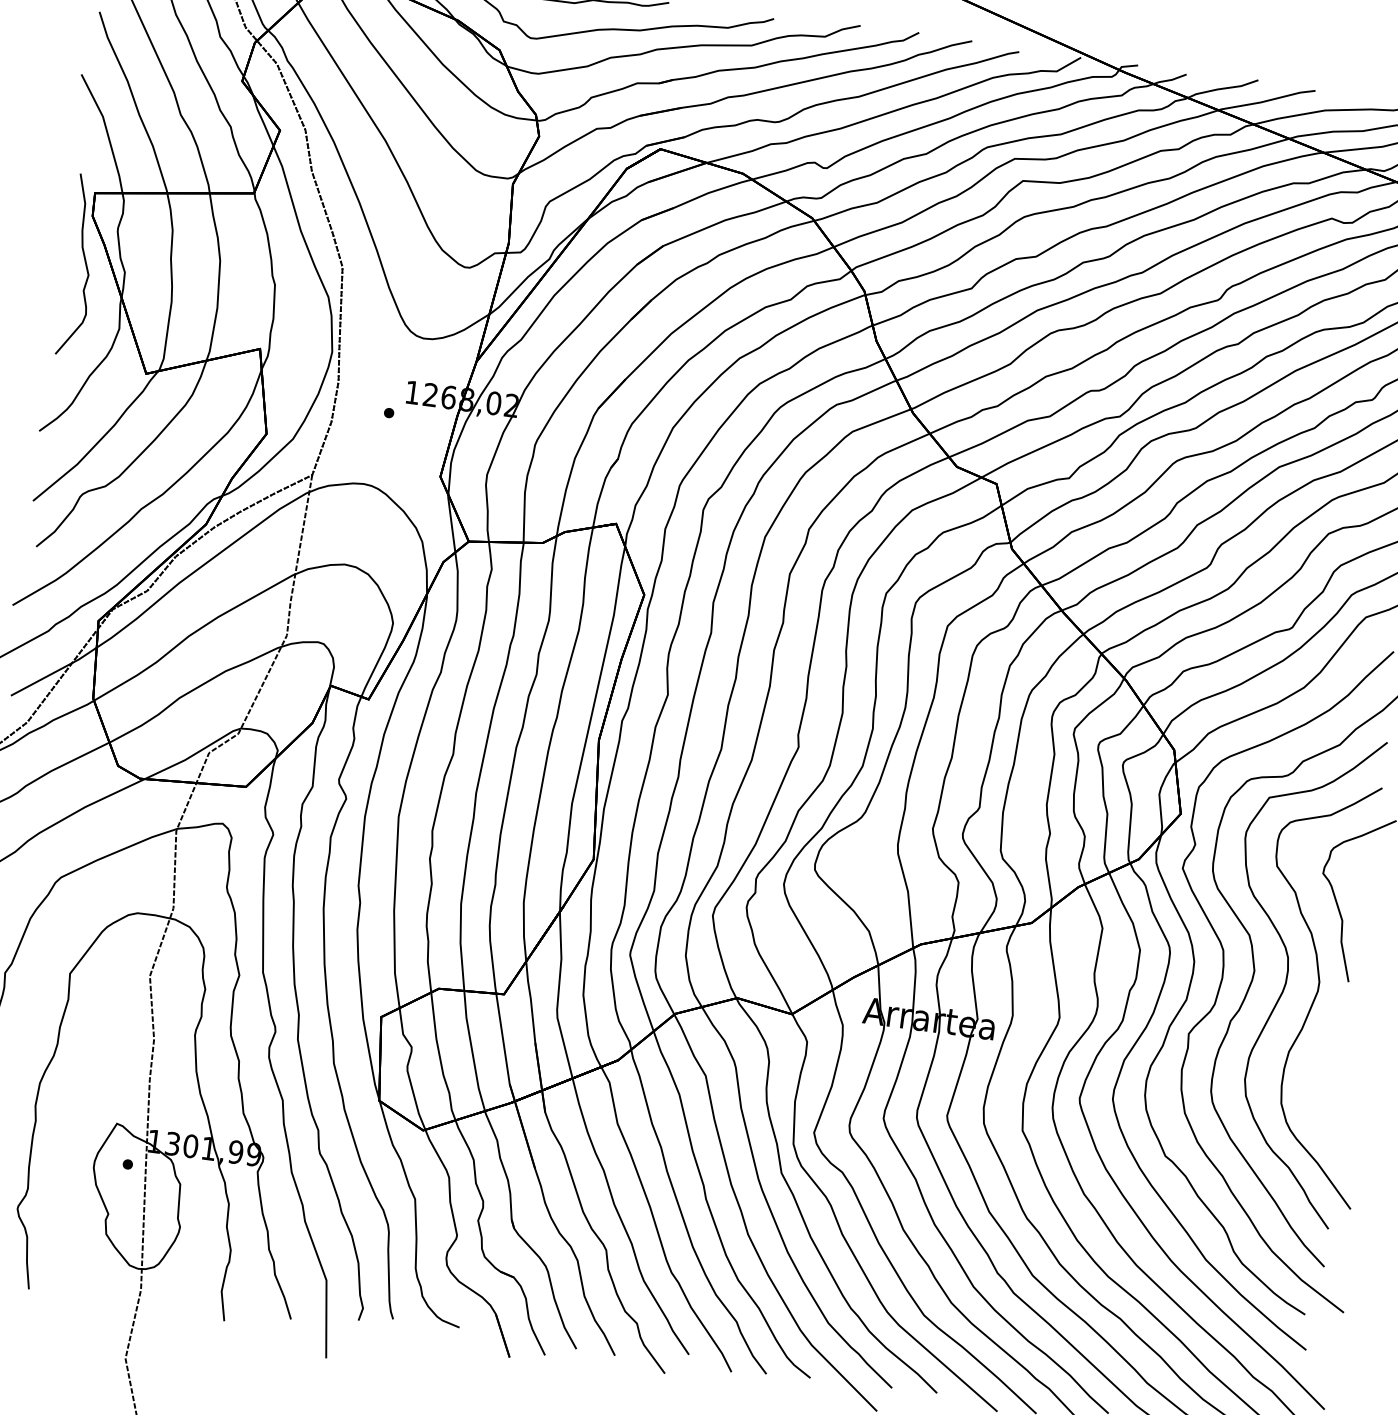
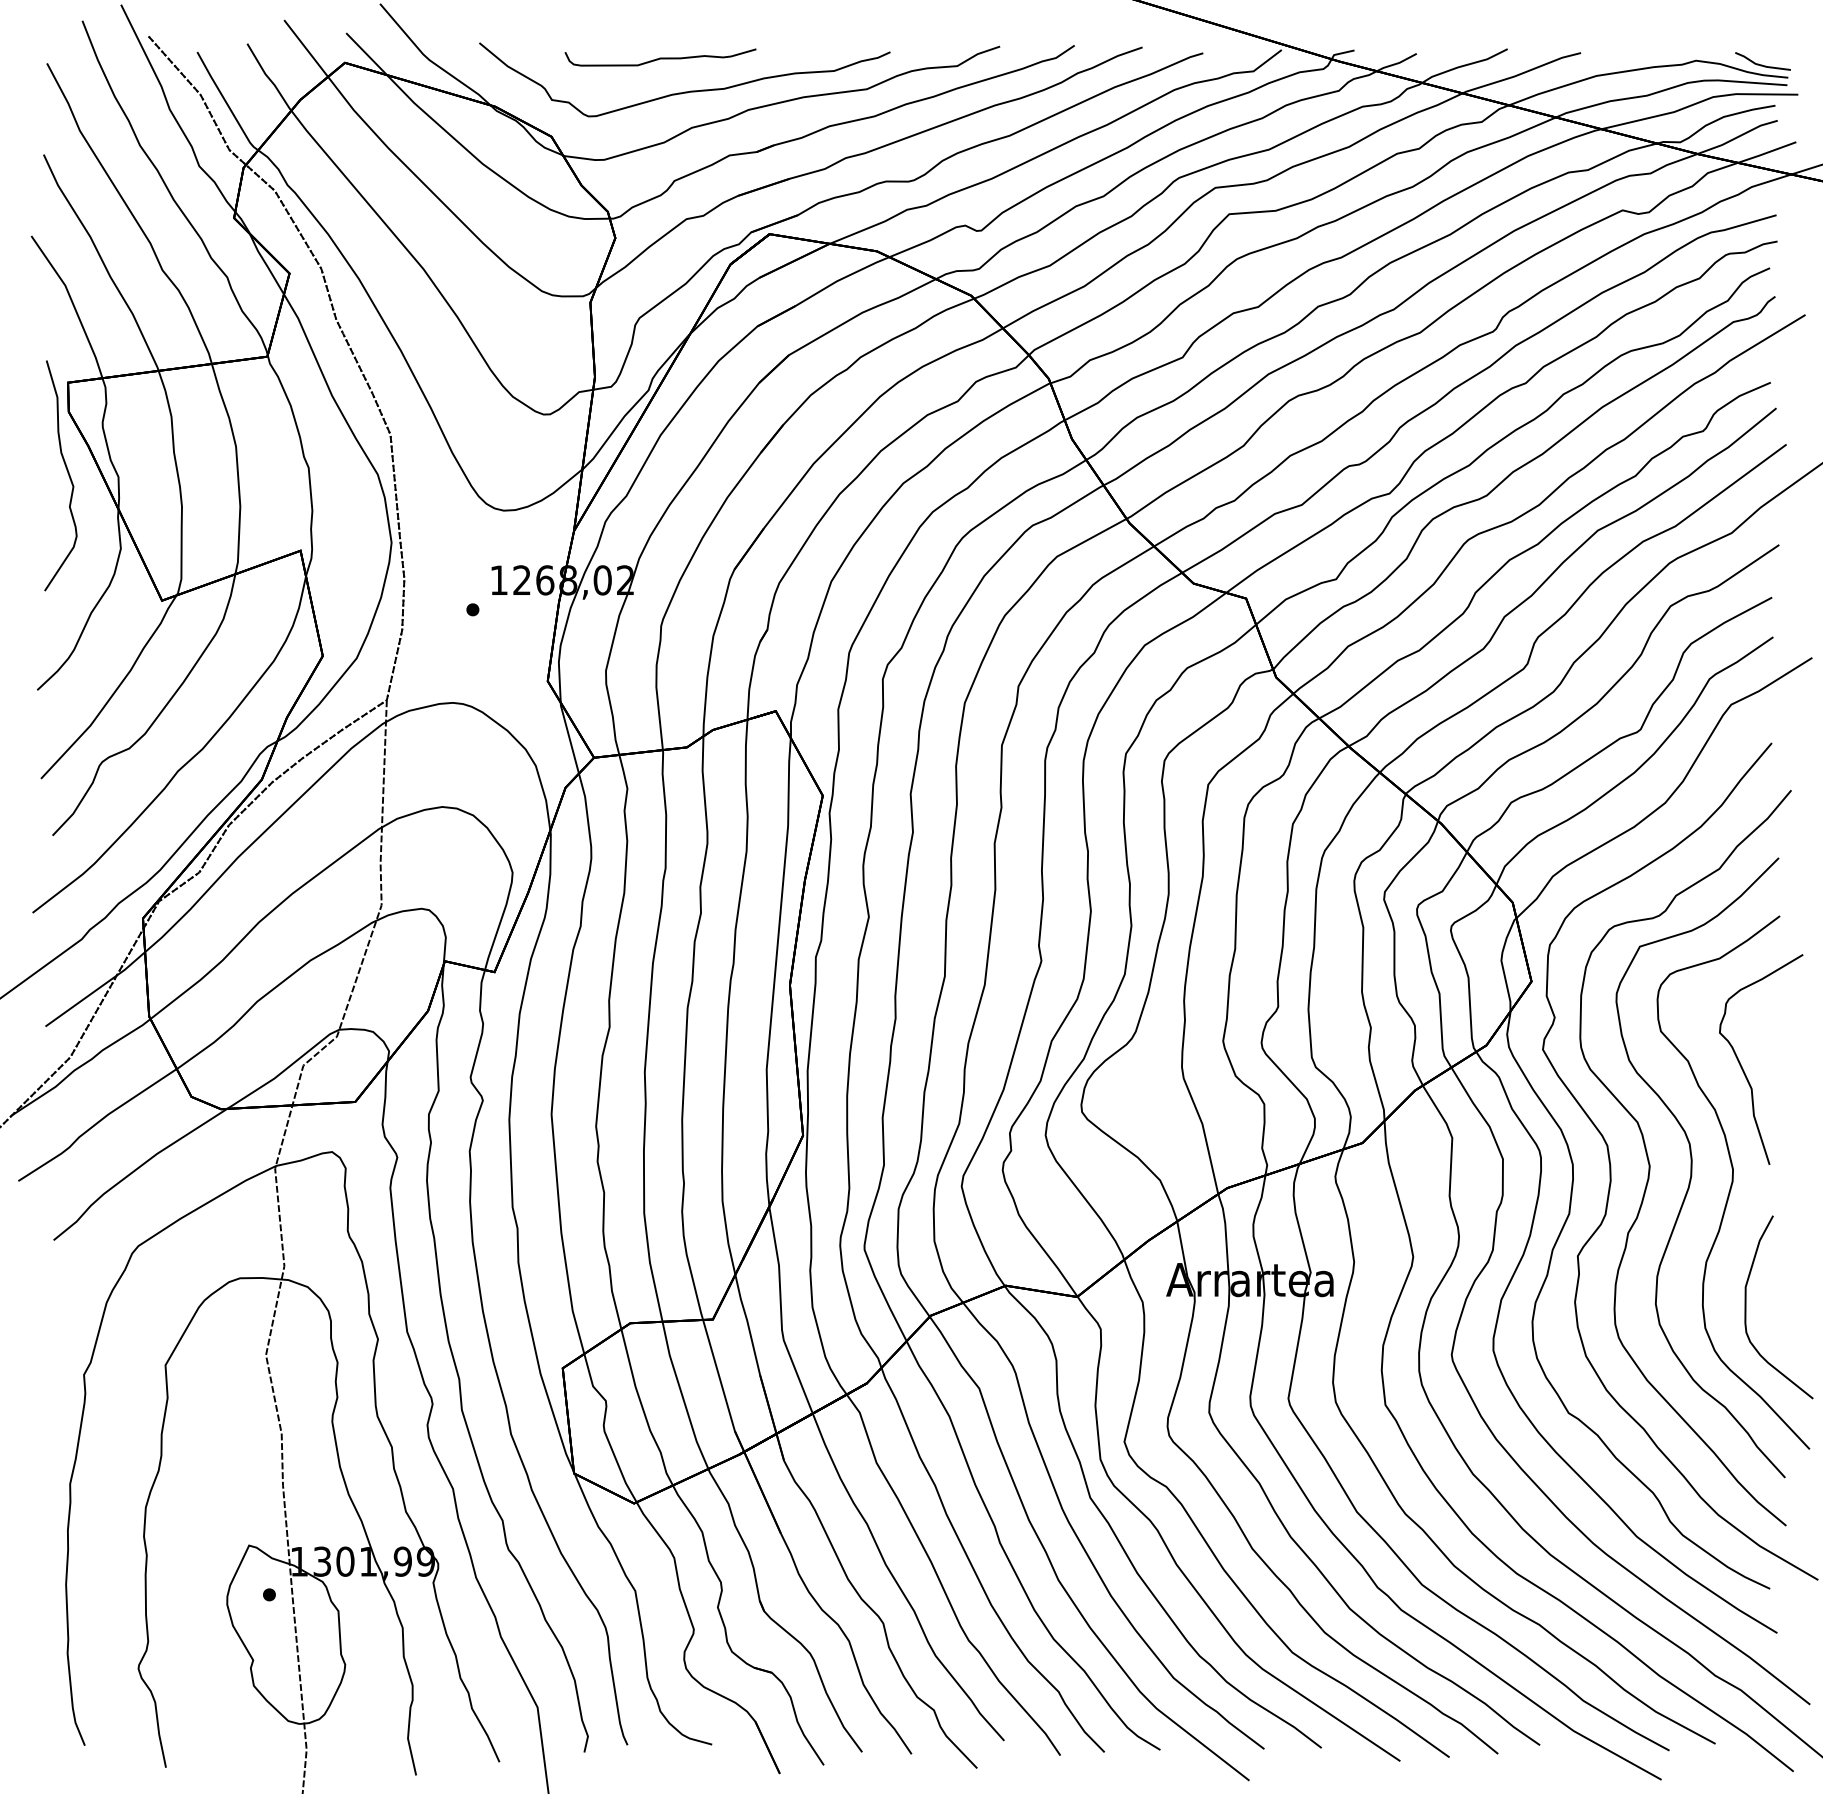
curve: (1315, 1091) -> (1746, 1307), added

